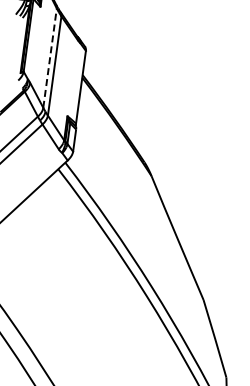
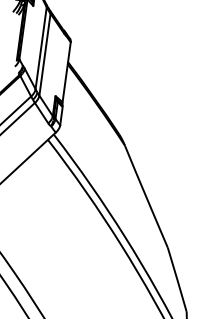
line: (50, 57) -> (41, 47), dashed -> solid

